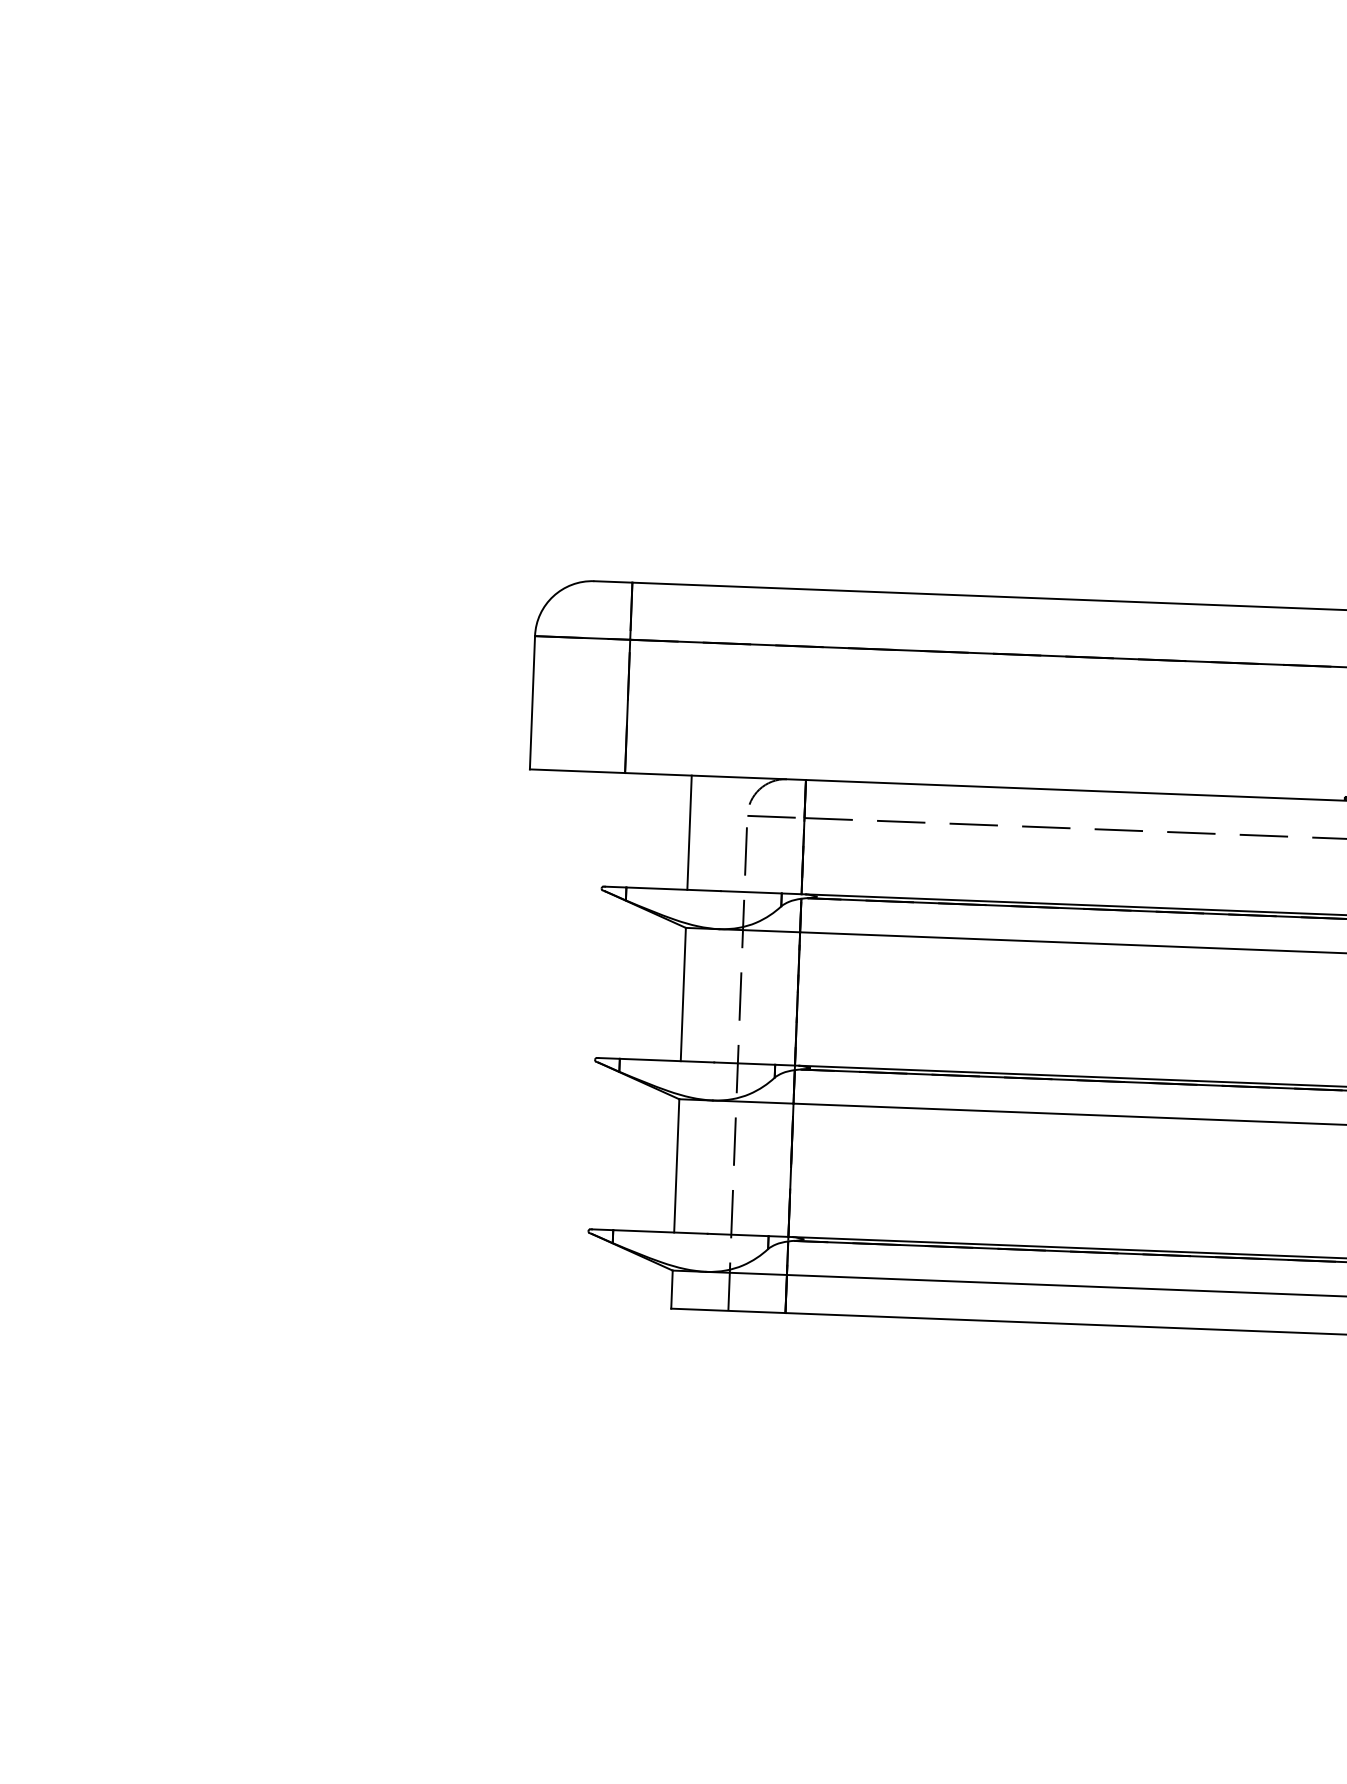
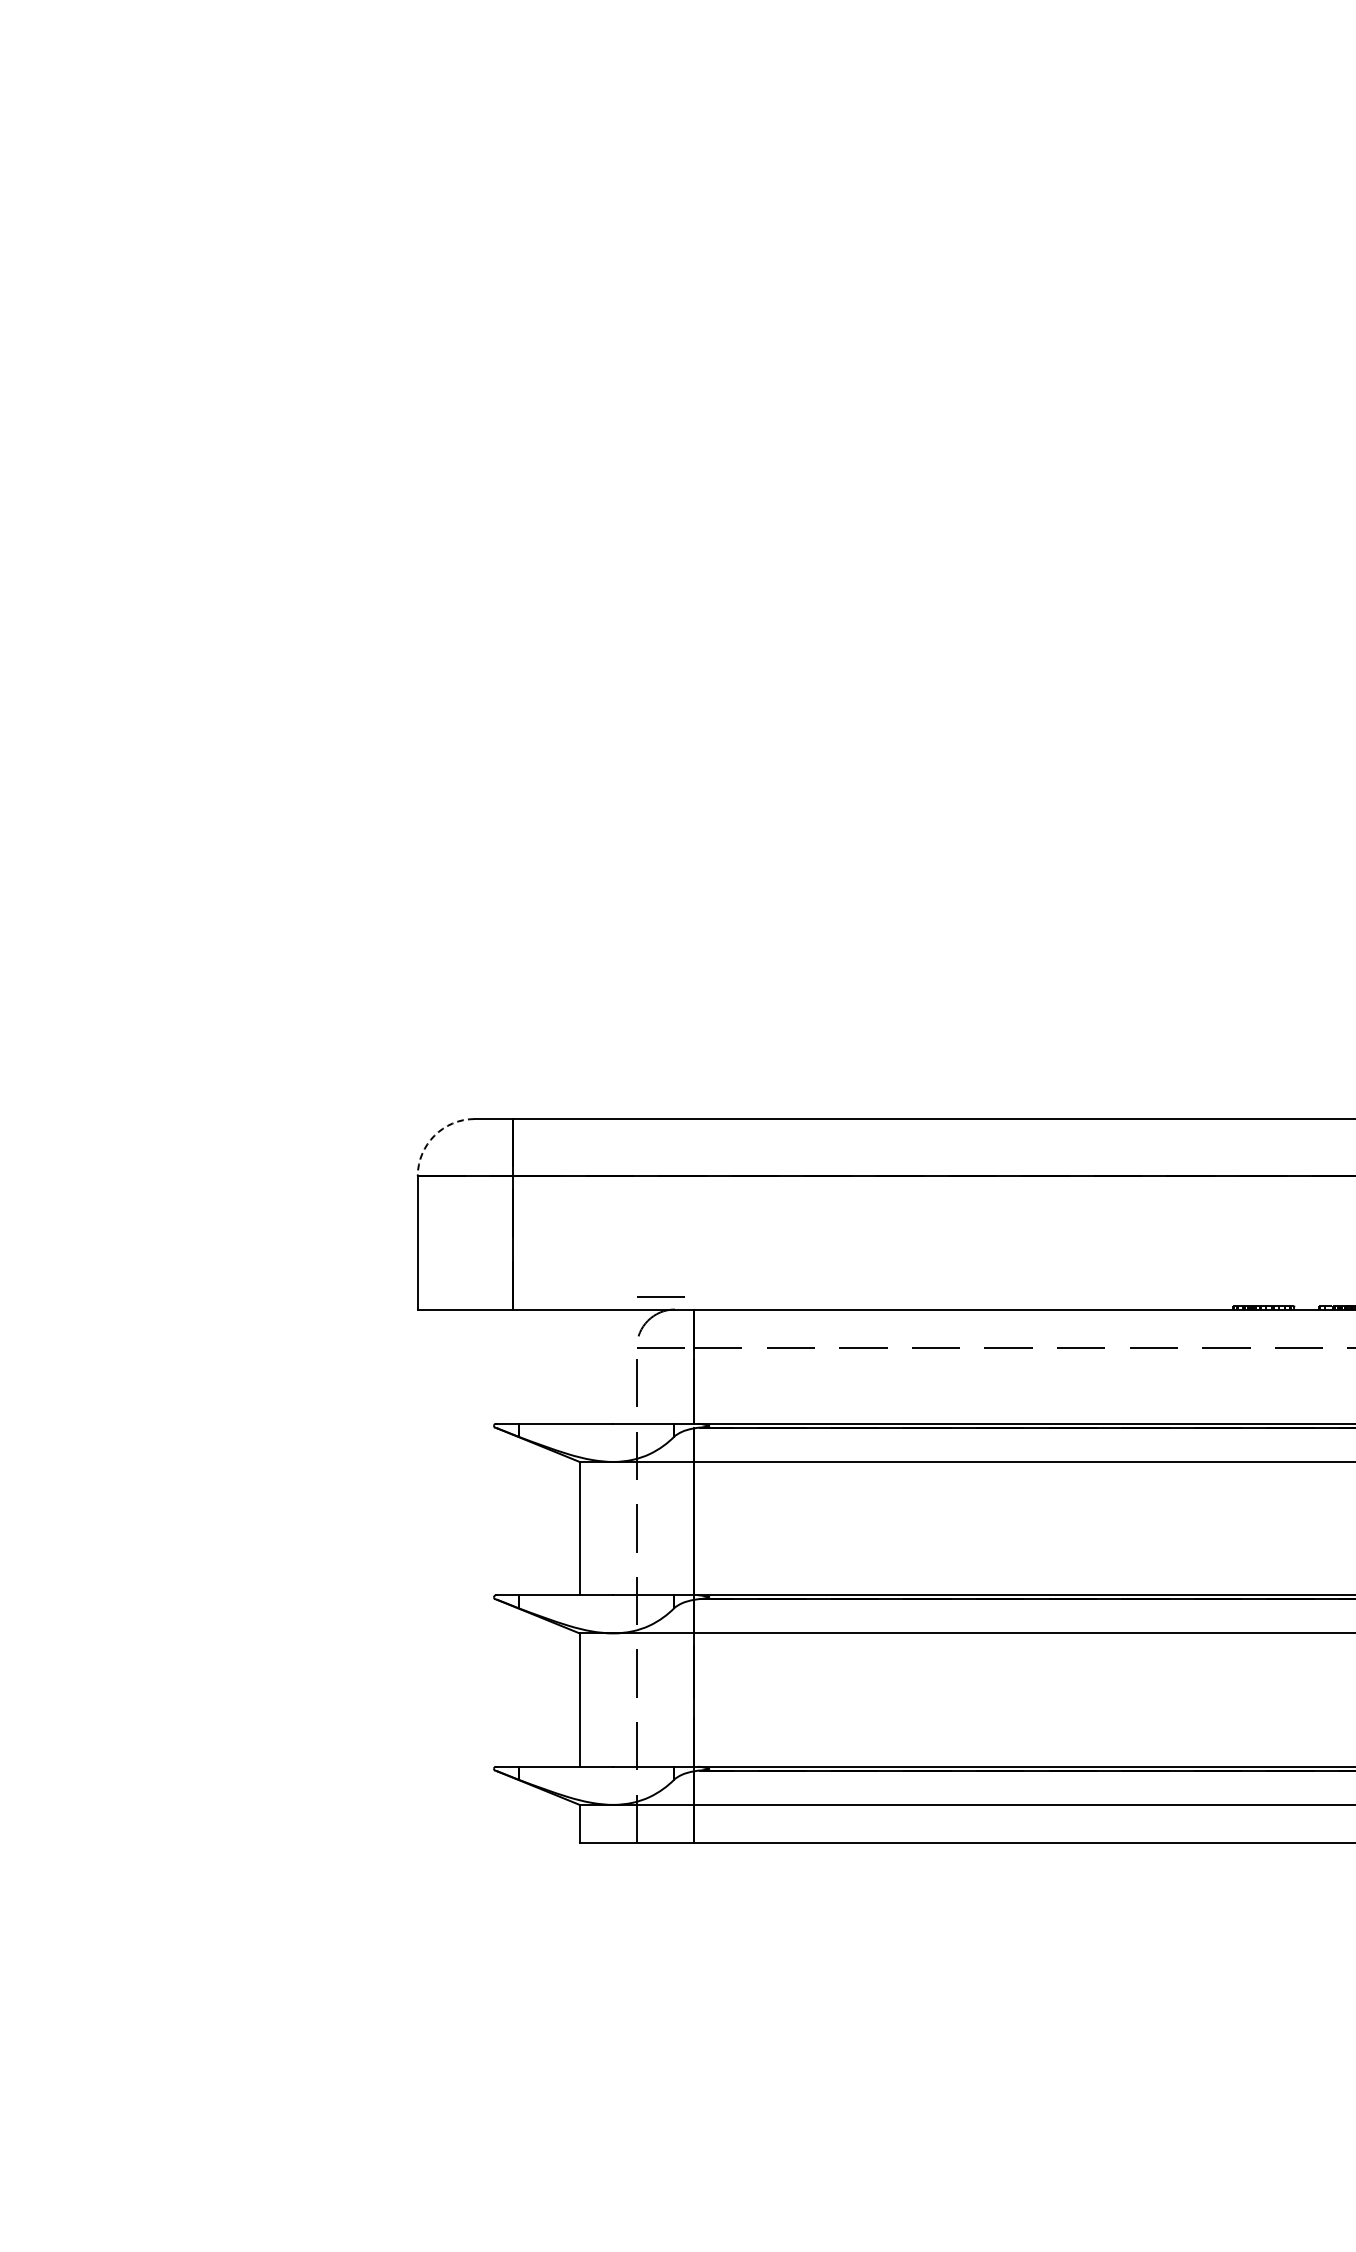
arc: (553, 596) -> (434, 1135), solid -> dashed
line: (772, 765) -> (660, 1296), added
line: (689, 832) -> (579, 1366), removed

